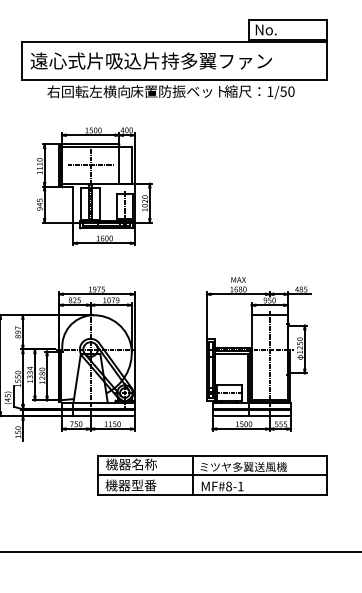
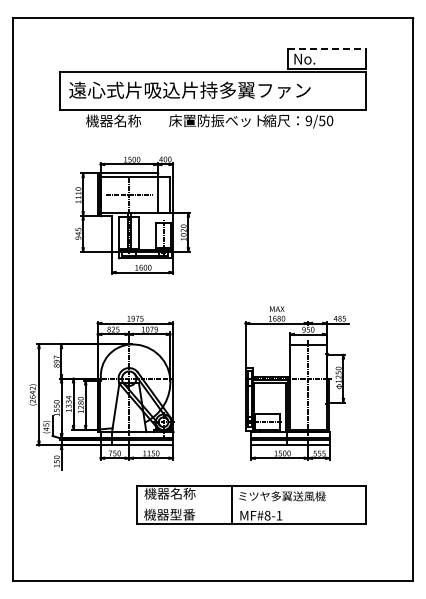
line: (288, 20) -> (327, 49), solid -> dashed
text: (88, 91) -> (127, 120), 右回転左横向 -> 機器名称
text: (269, 91) -> (308, 120), 1/50 -> 9/50
line: (211, 475) -> (250, 504), removed

